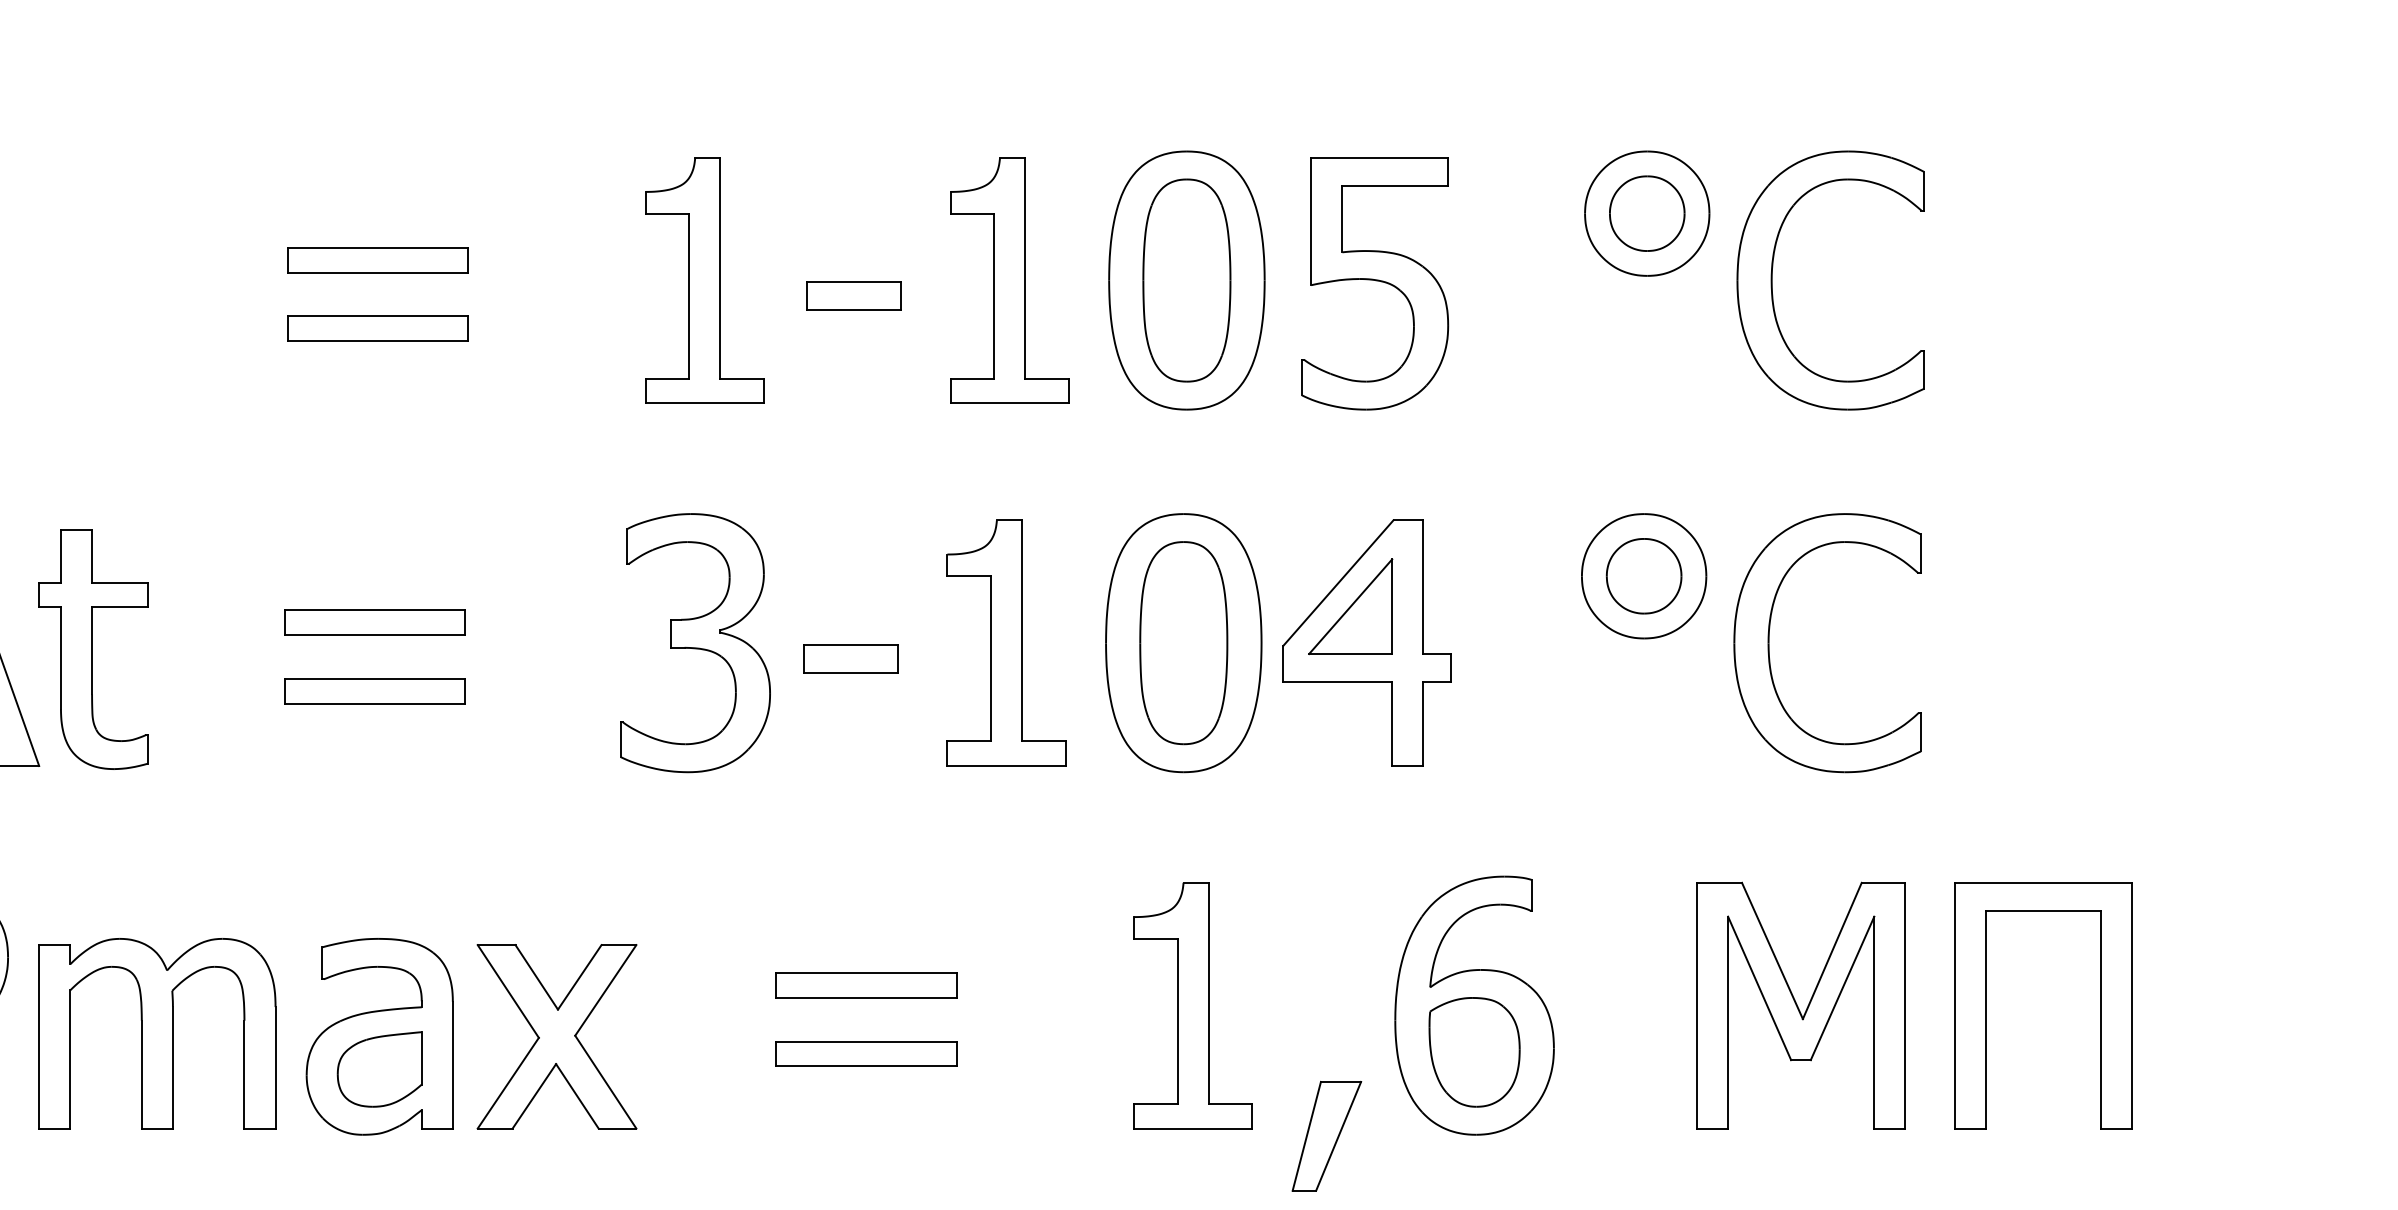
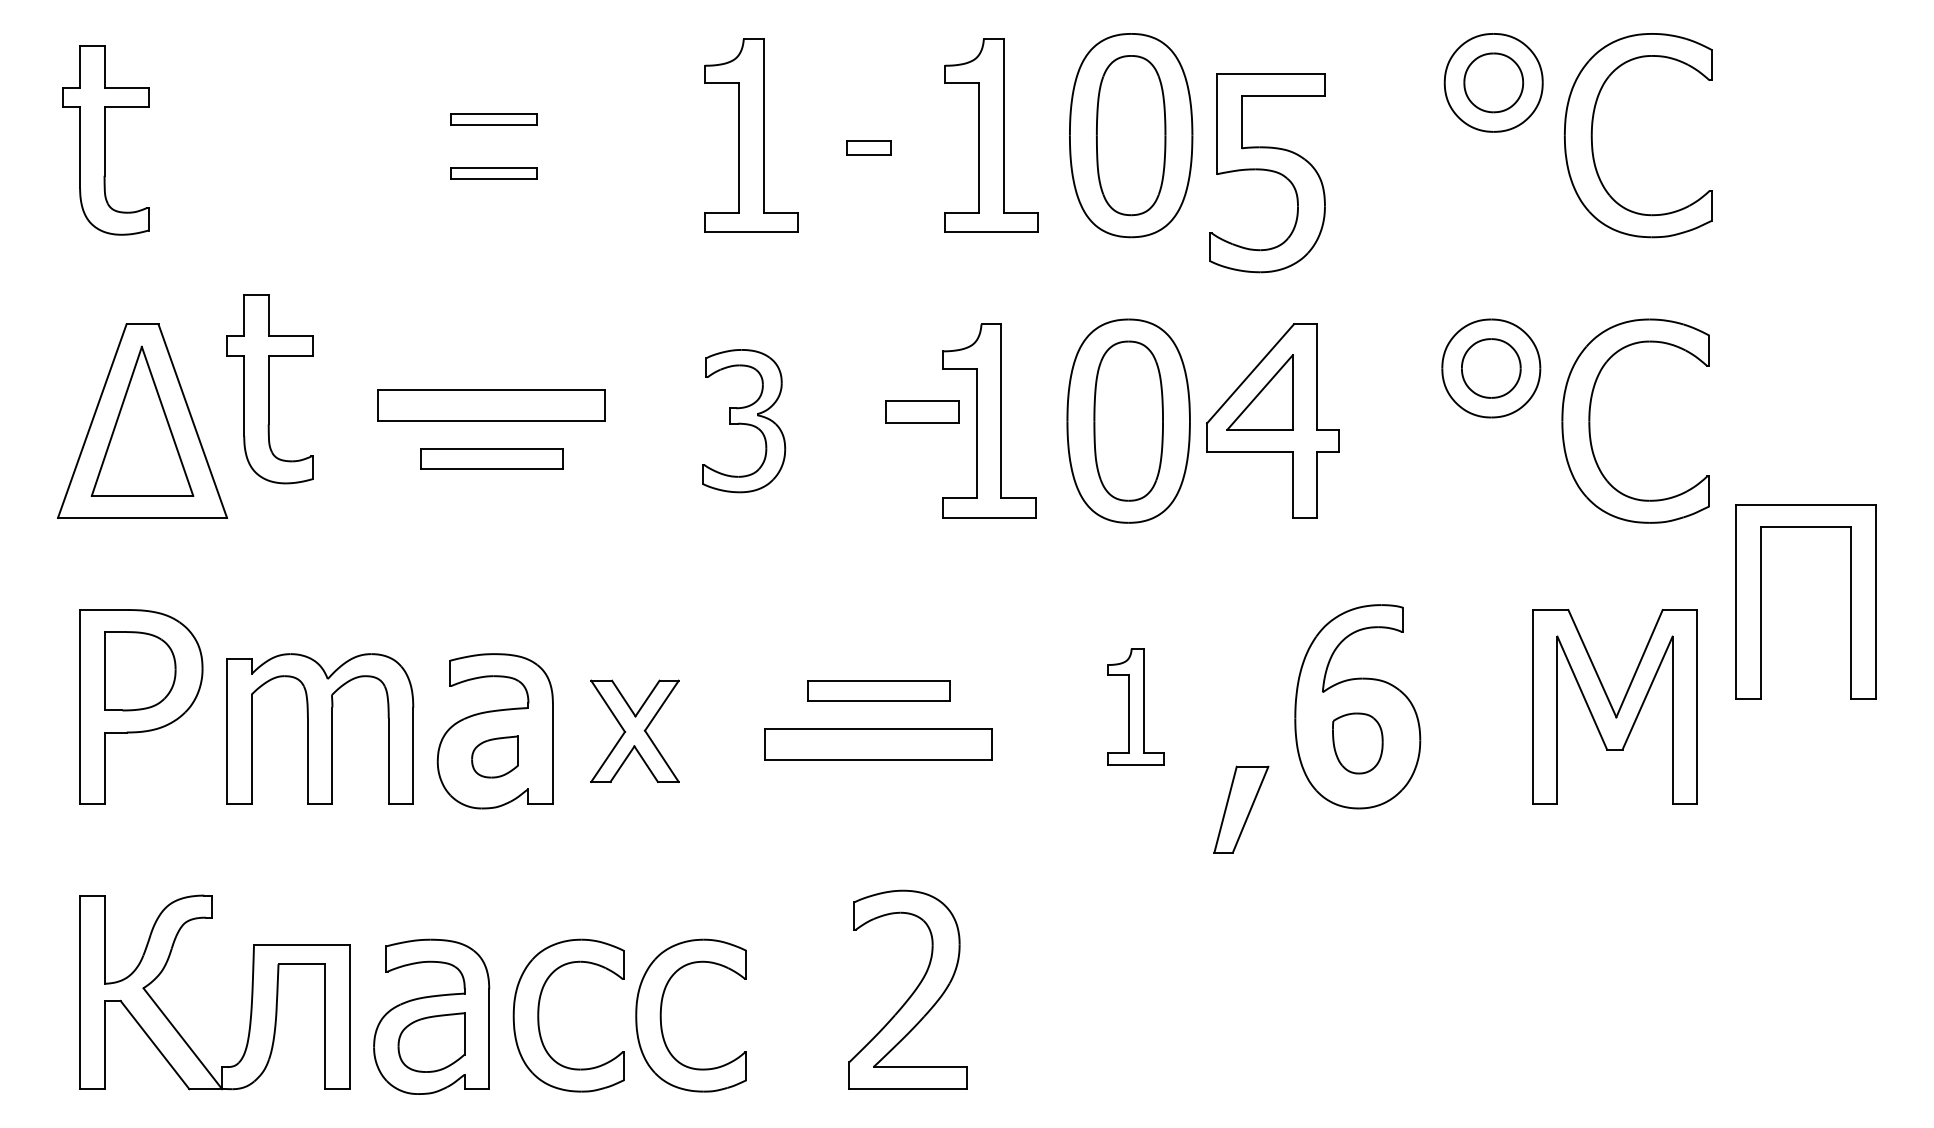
part: (377, 260) -> (493, 119), size x0.6
part: (1375, 284) -> (1267, 173), moved
part: (853, 295) -> (868, 147), size x0.6
part: (377, 328) -> (493, 173), size x0.6
part: (374, 621) -> (491, 404), size x1.6
part: (694, 642) -> (743, 420), size x0.7
part: (93, 649) -> (269, 389), moved
part: (850, 657) -> (922, 411), moved
part: (1193, 1005) -> (1136, 706), size x0.6
part: (1987, 1005) -> (1761, 601), moved
part: (556, 1037) -> (634, 731), size x0.7
part: (1474, 1052) -> (1357, 743), size x0.7
part: (866, 1053) -> (878, 744), size x1.6
part: (378, 1068) -> (494, 756), size x0.7

